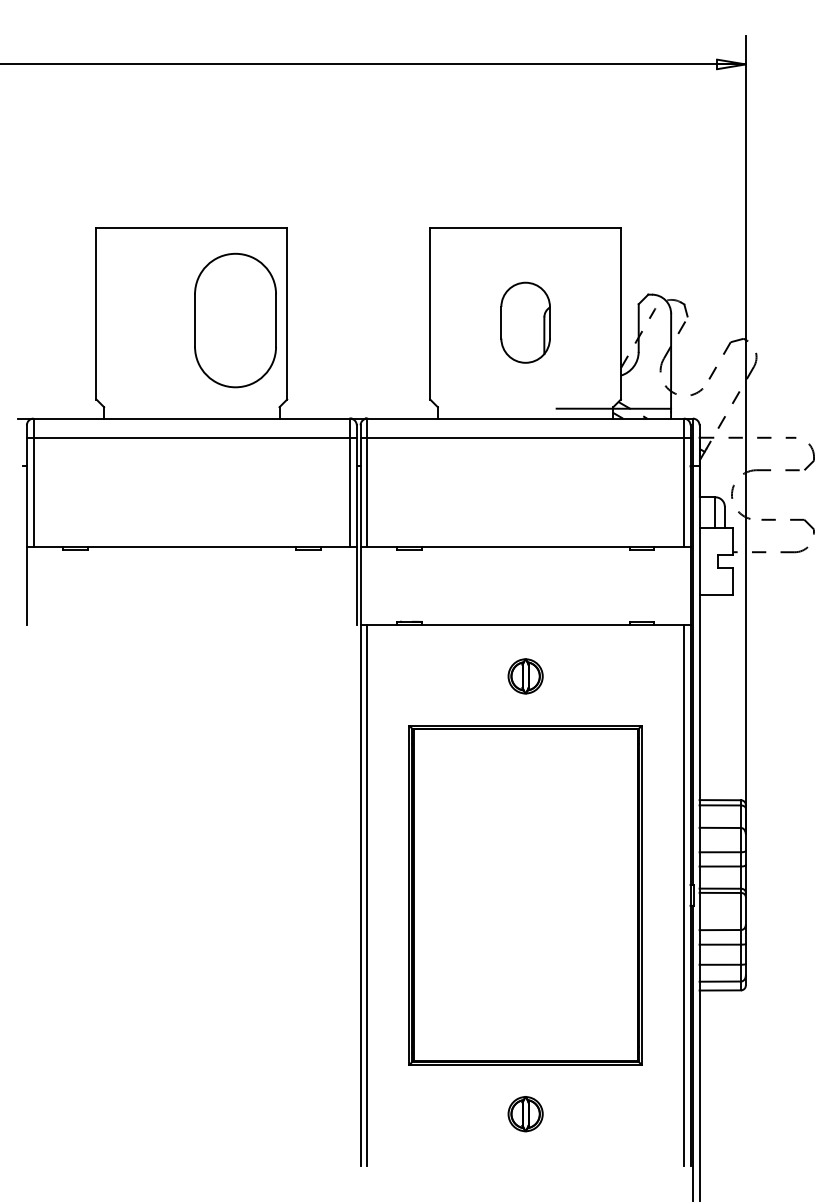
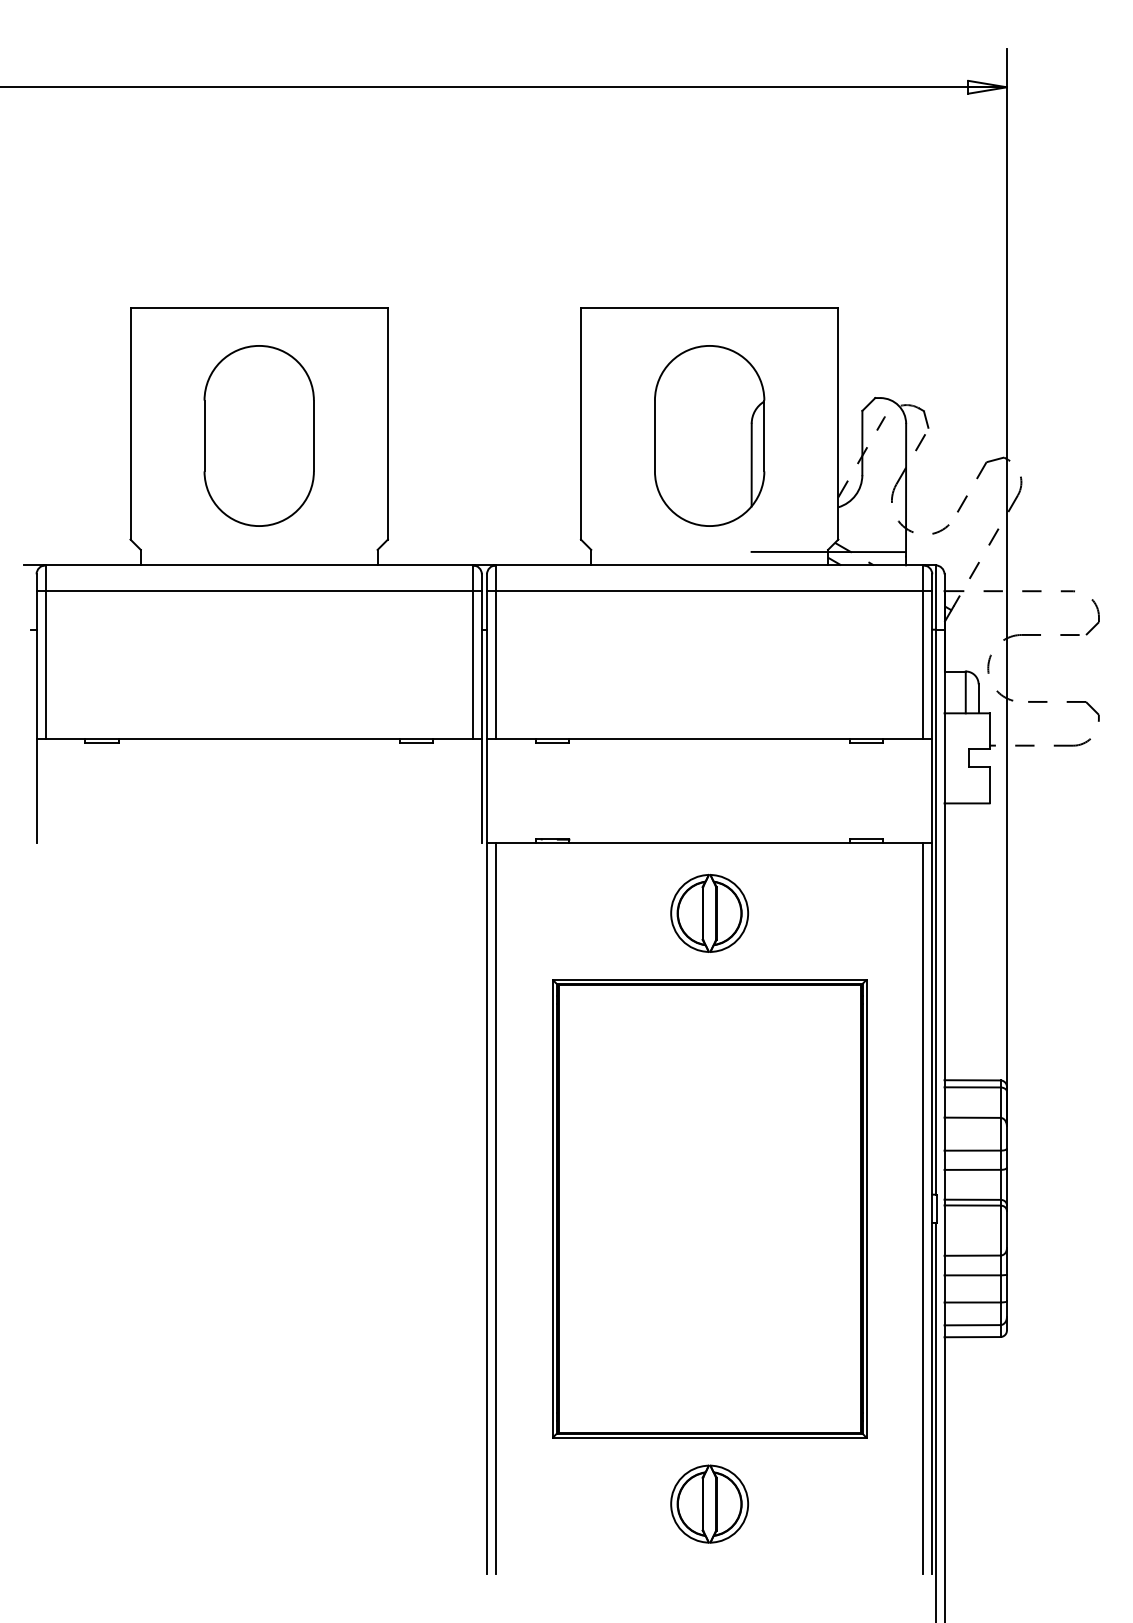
part: (235, 320) -> (258, 435), moved
part: (525, 322) -> (709, 435), size x1.67
part: (525, 675) -> (709, 912), size x1.67
part: (525, 1113) -> (709, 1503), size x1.67

